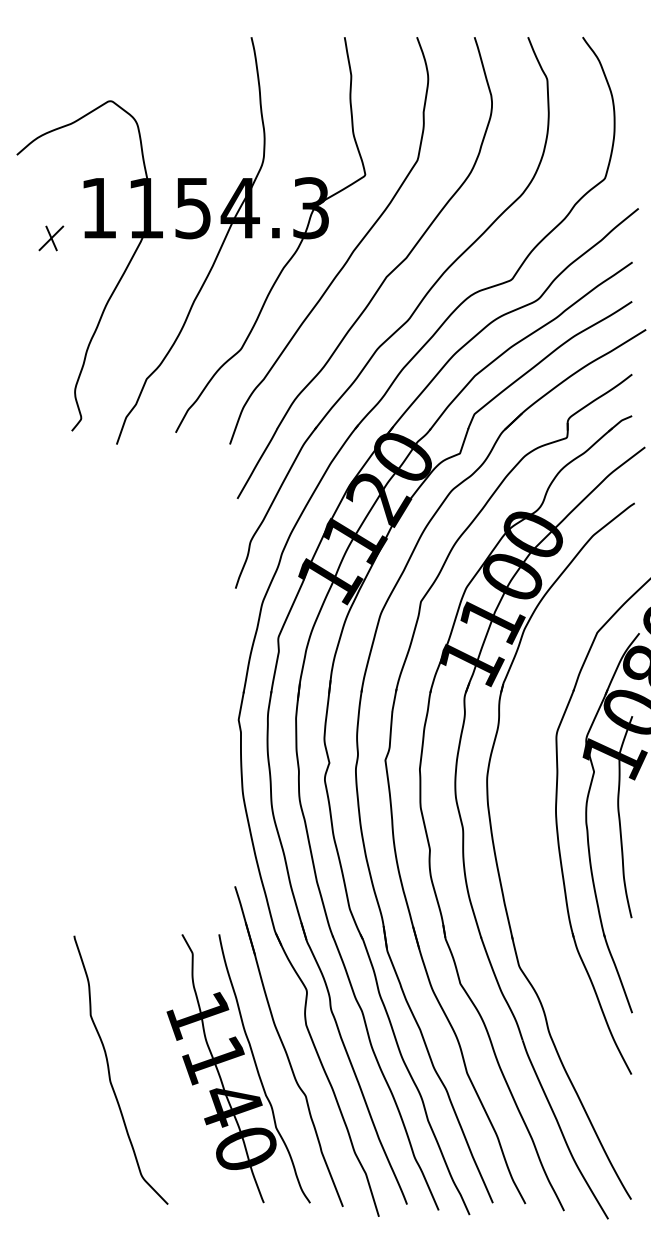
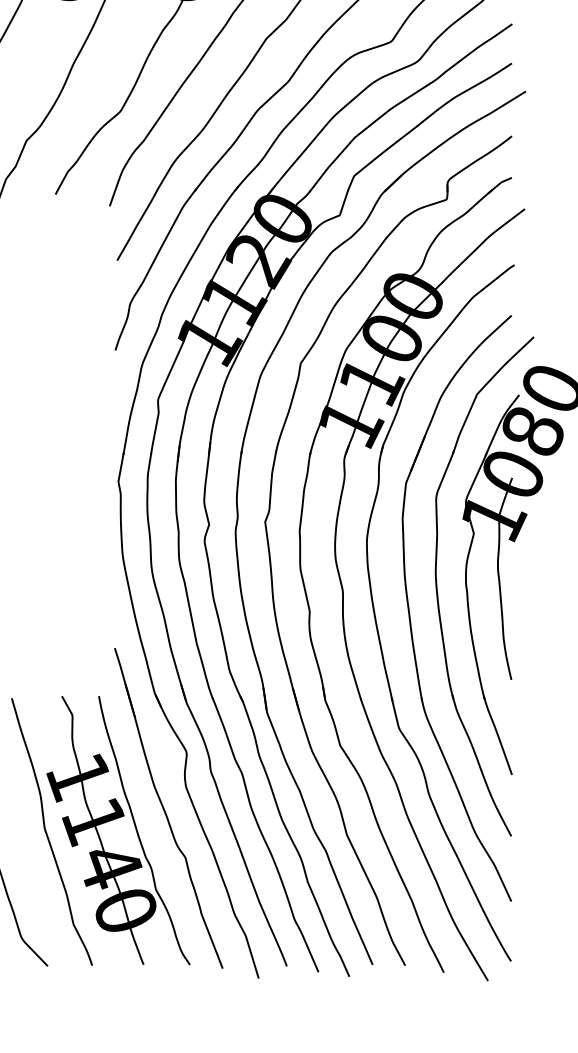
part: (530, 850) -> (410, 612), added
curve: (167, 1070) -> (47, 832), added

